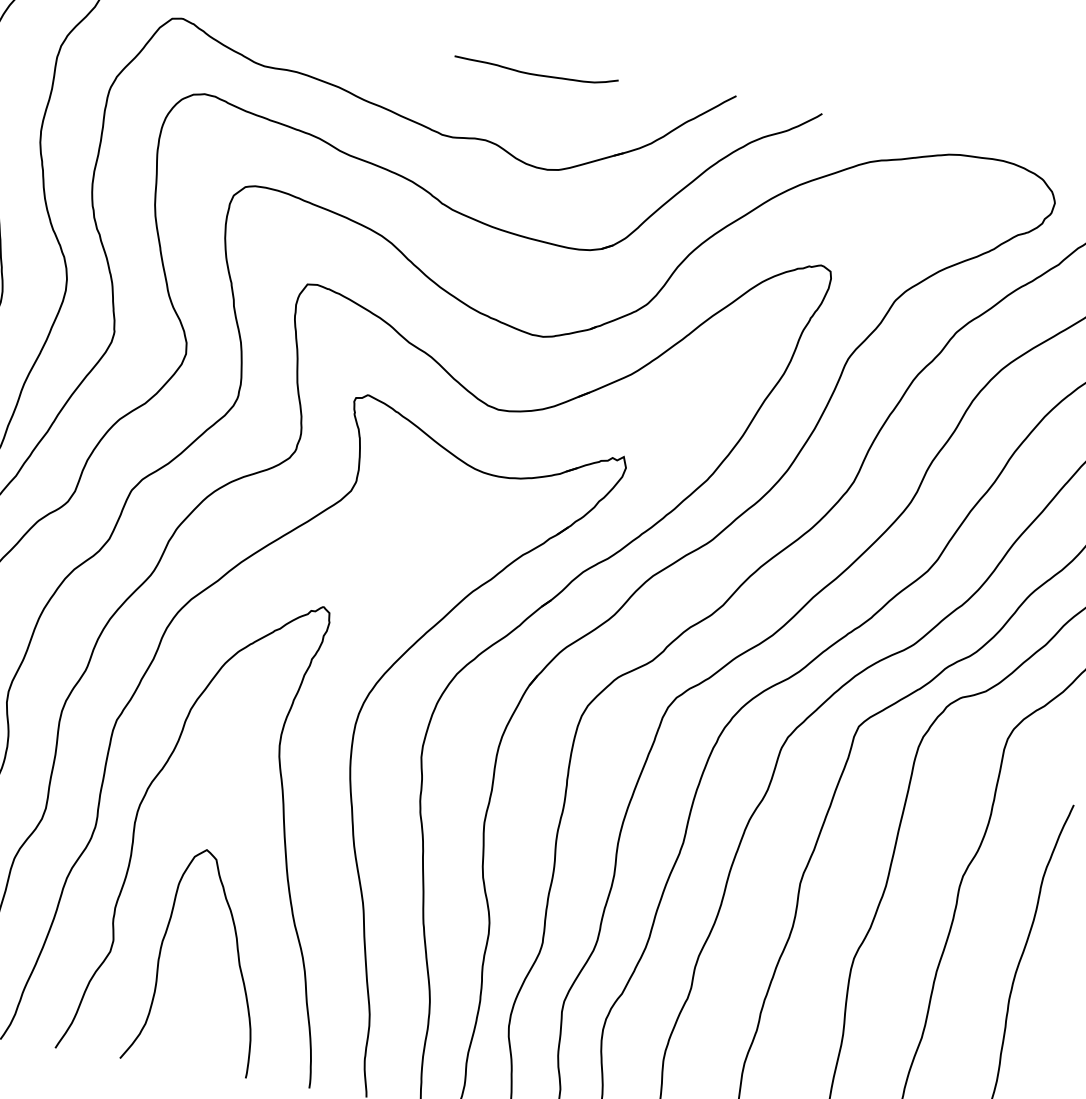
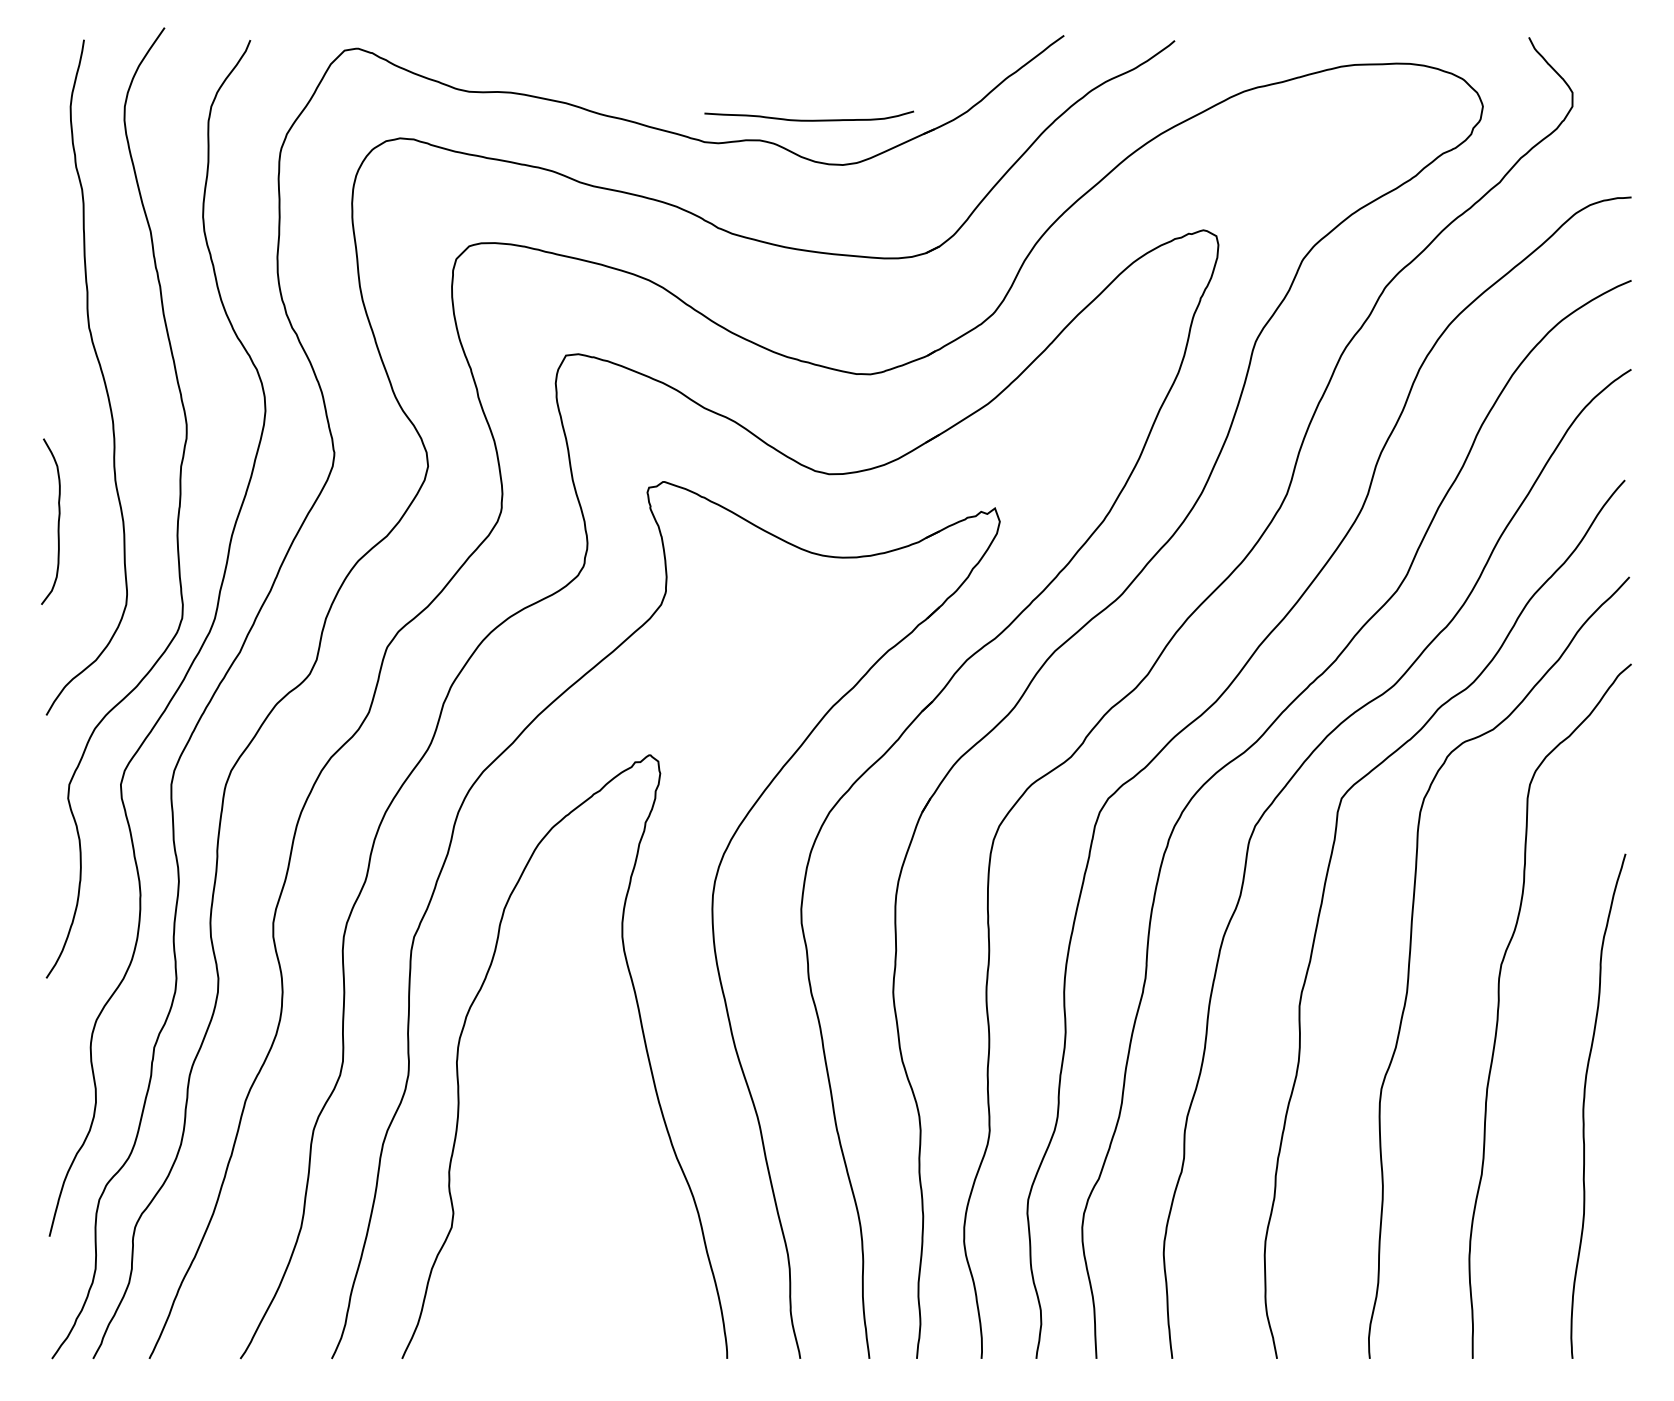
curve: (535, 73) -> (809, 119), moved
curve: (237, 955) -> (611, 1207), removed

